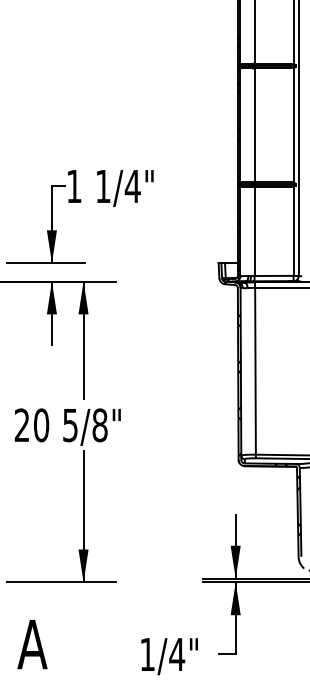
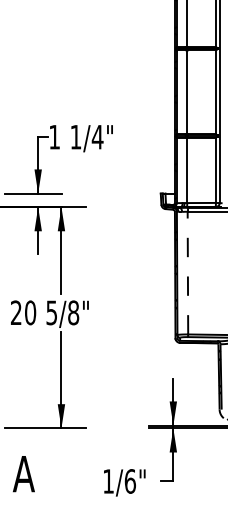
line: (254, 370) -> (187, 272), solid -> dashed
text: (177, 654) -> (130, 481), 1/4" -> 1/6"

